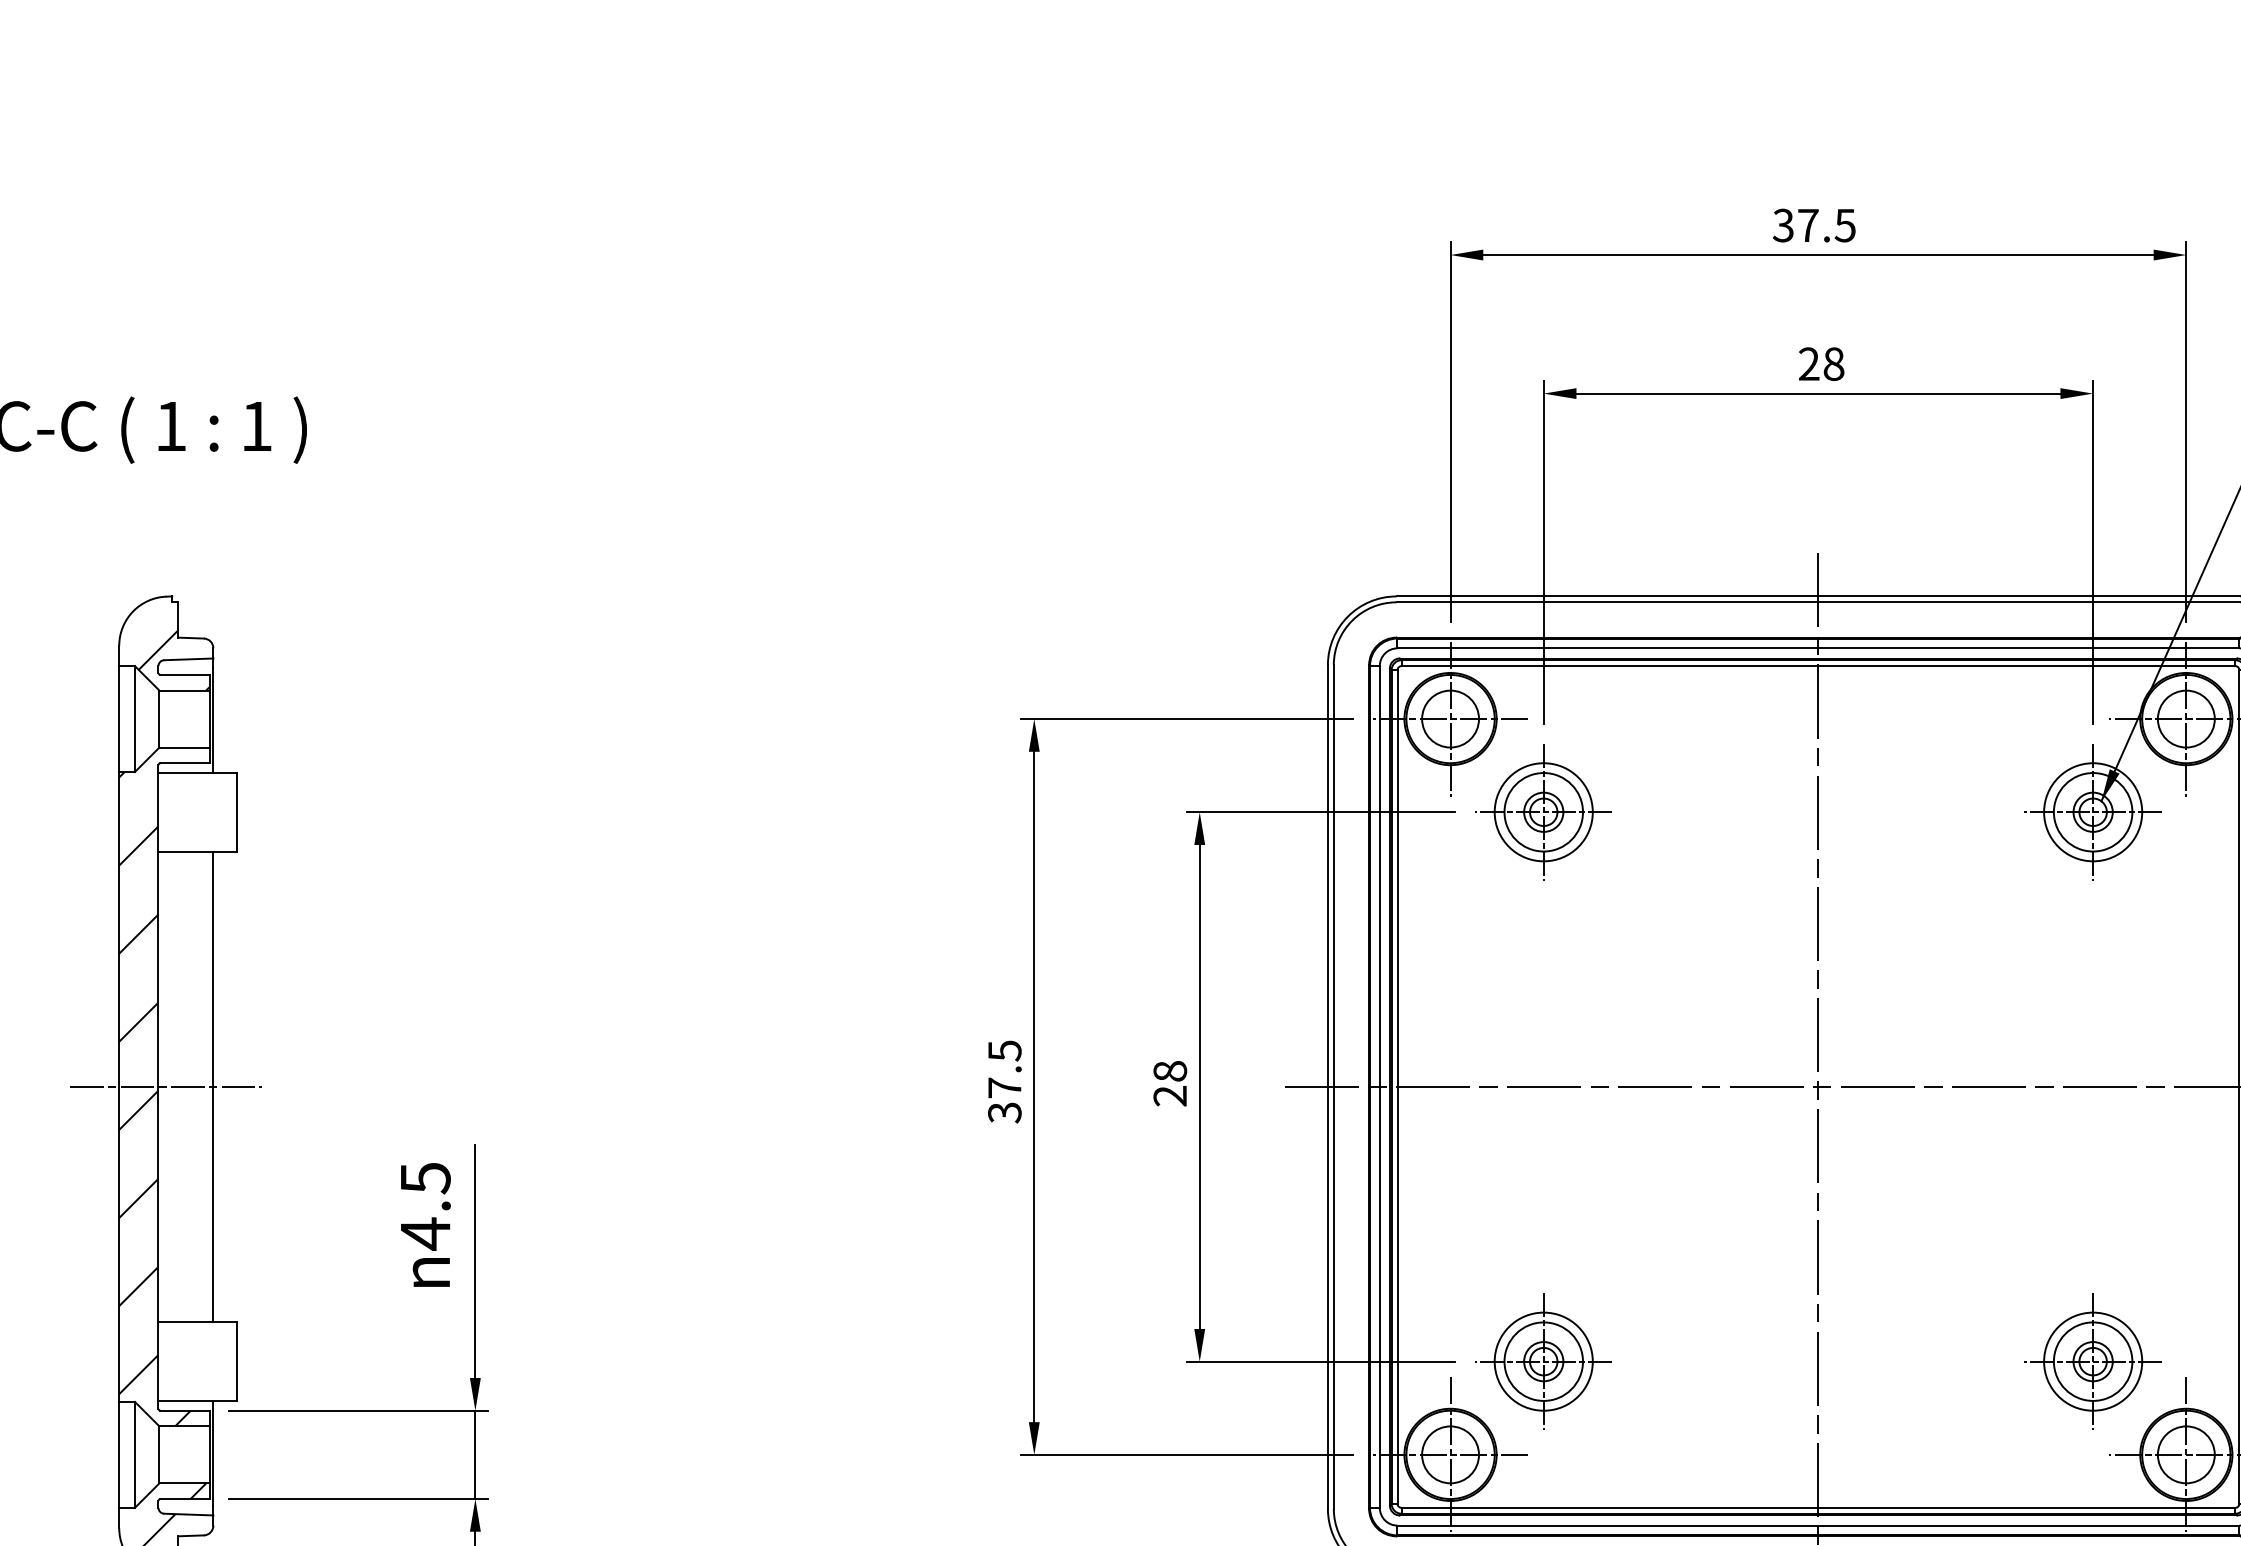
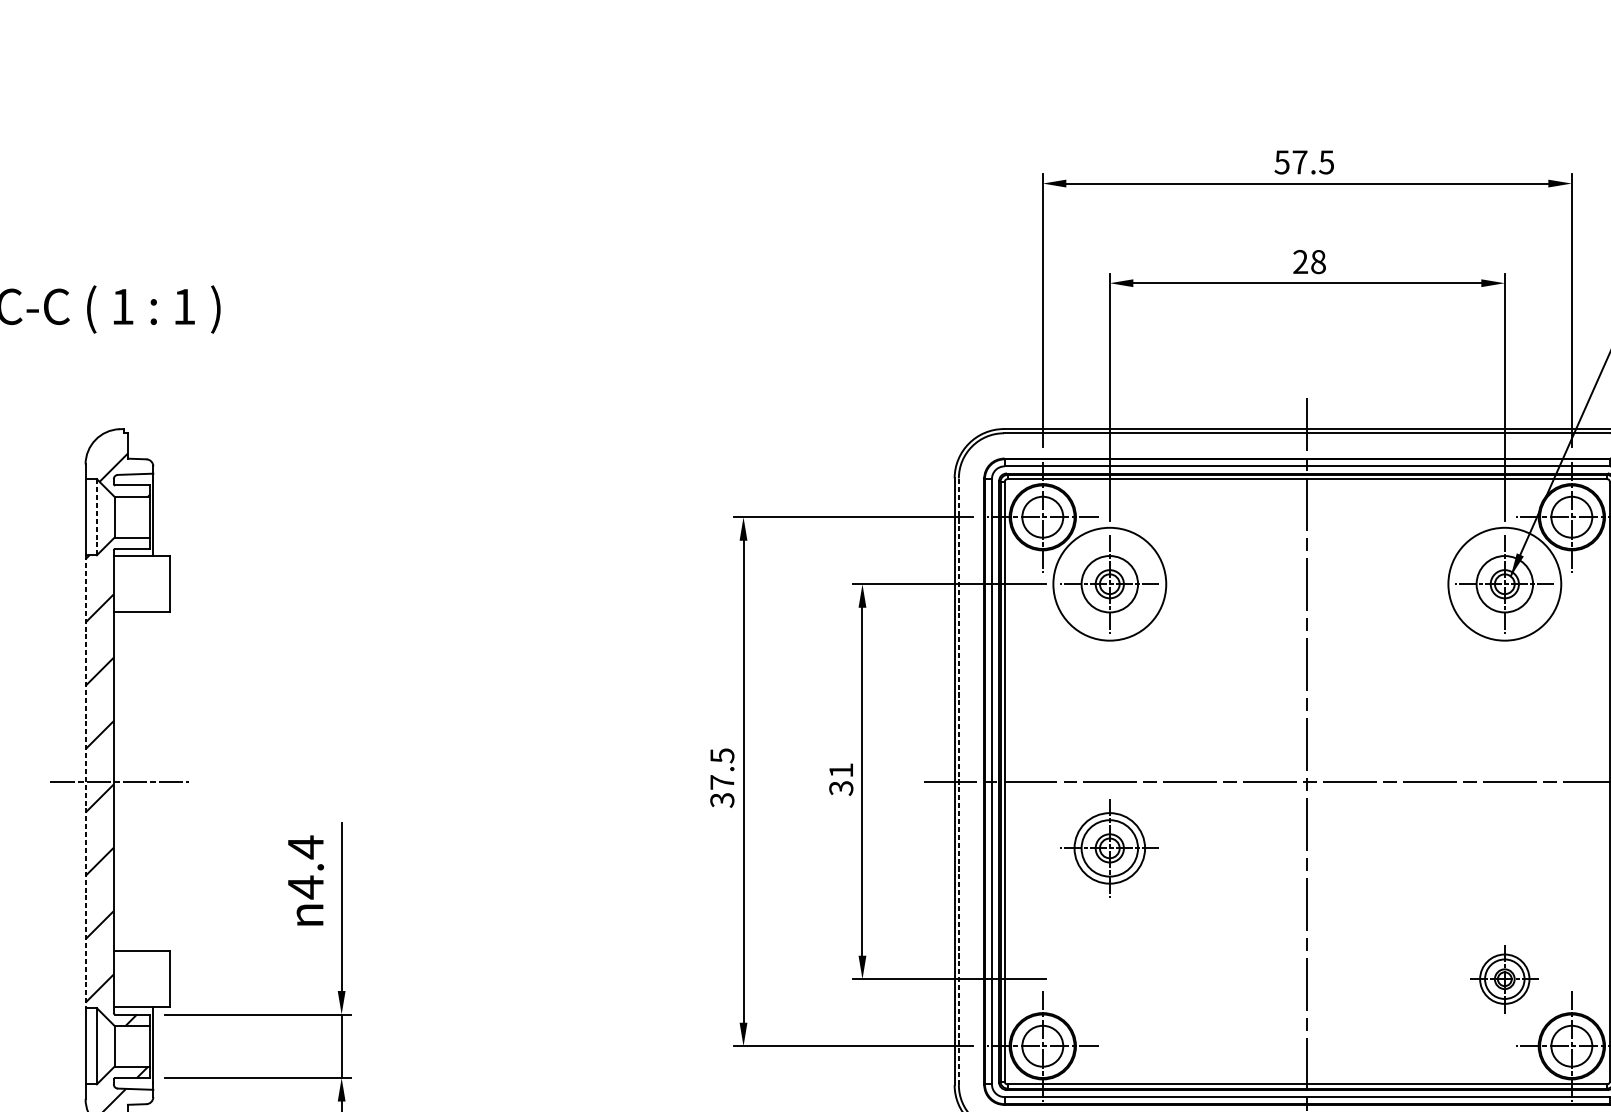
text: (1782, 224) -> (1281, 161), 37.5 -> 57.5
line: (134, 719) -> (96, 517), solid -> dashed
circle: (1543, 812) -> (1109, 584), size x1.6
circle: (2093, 812) -> (1505, 584), size x1.6
text: (1170, 1083) -> (841, 779), 28 -> 31
line: (119, 1086) -> (85, 781), solid -> dashed
line: (213, 1086) -> (153, 781), removed
line: (1333, 1086) -> (958, 781), solid -> dashed
text: (425, 1178) -> (305, 847), 4.5 -> 4.4
part: (1543, 1361) -> (1109, 848), moved
part: (2092, 1361) -> (1504, 979), size x0.7

